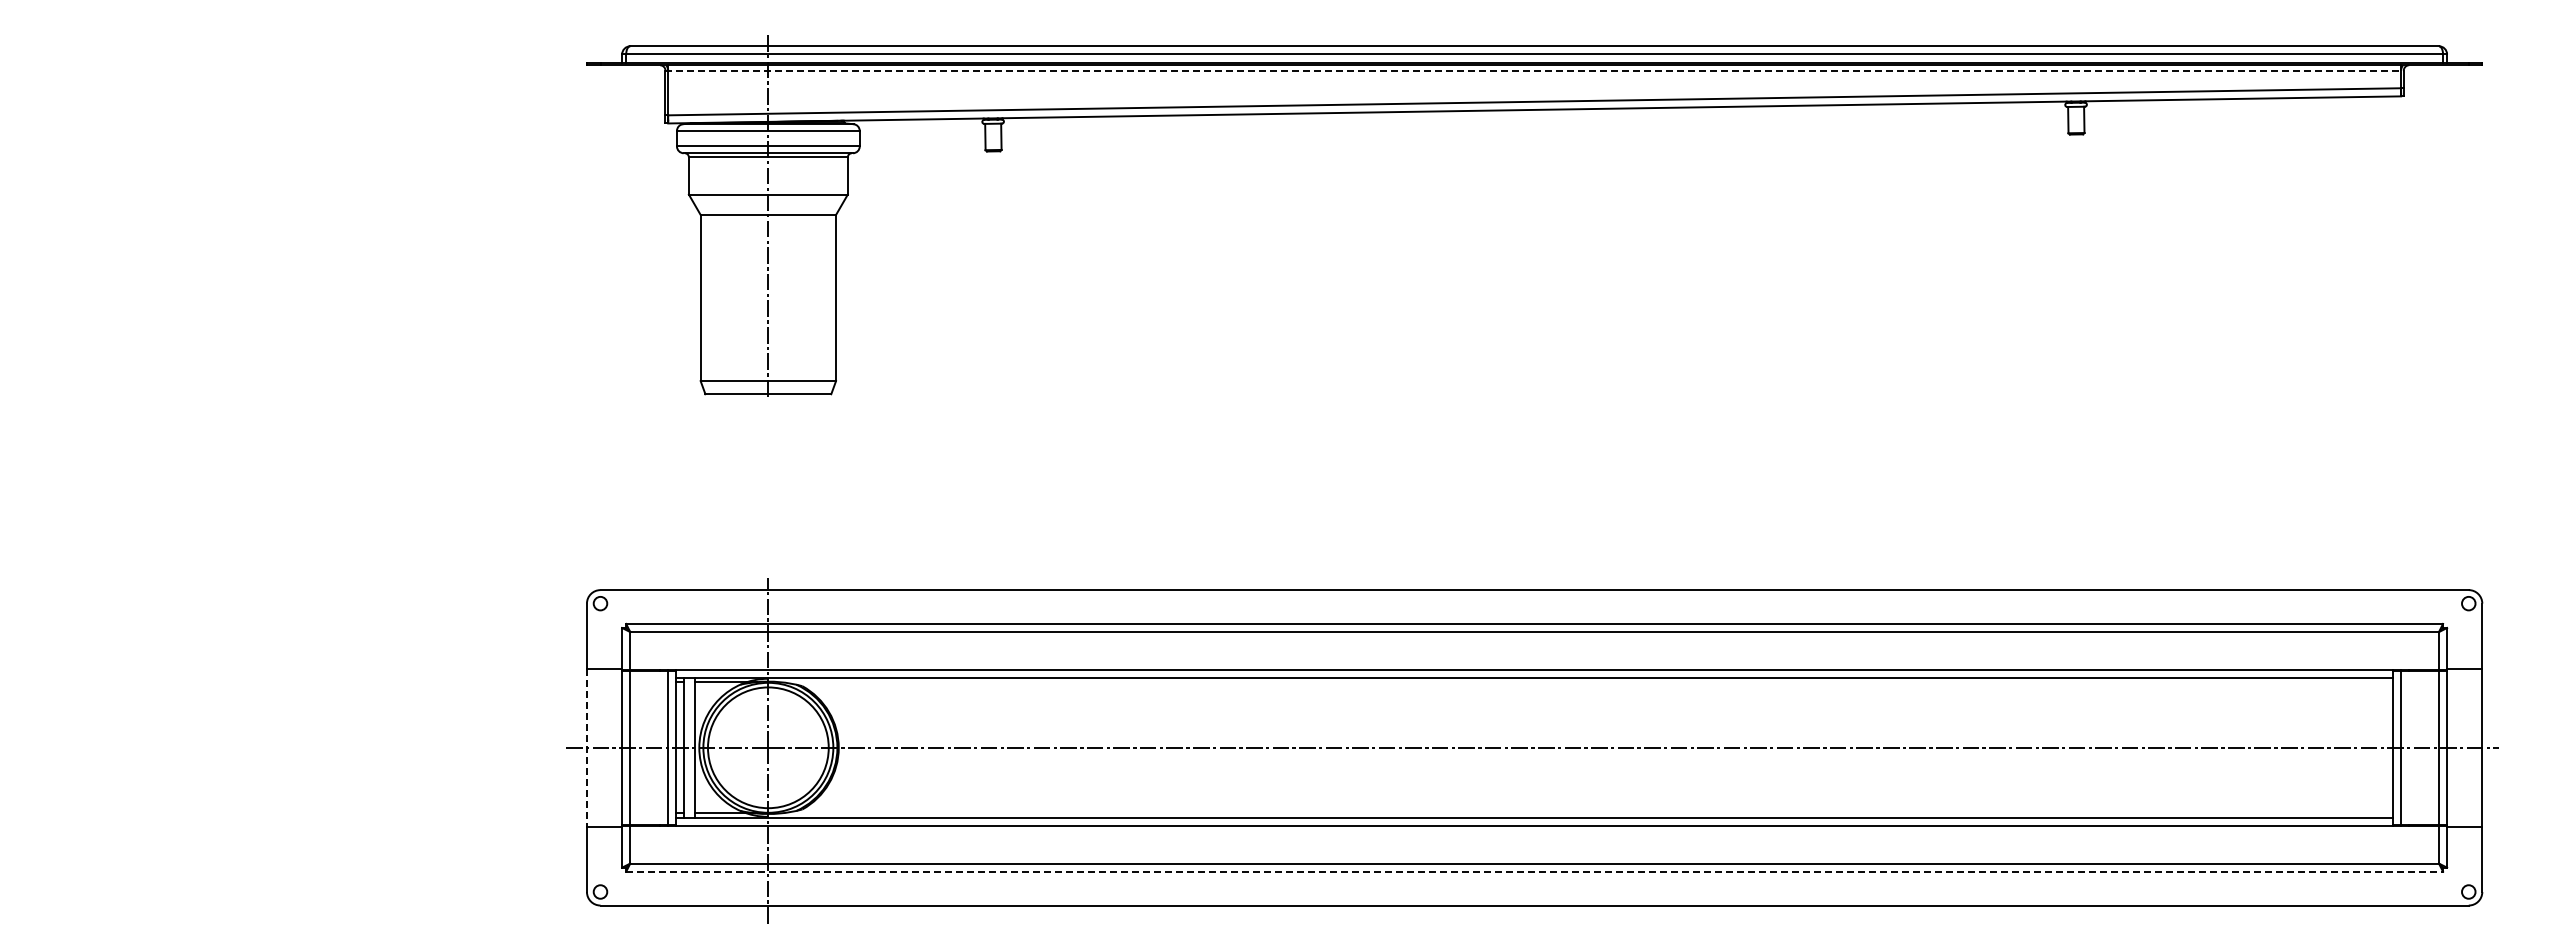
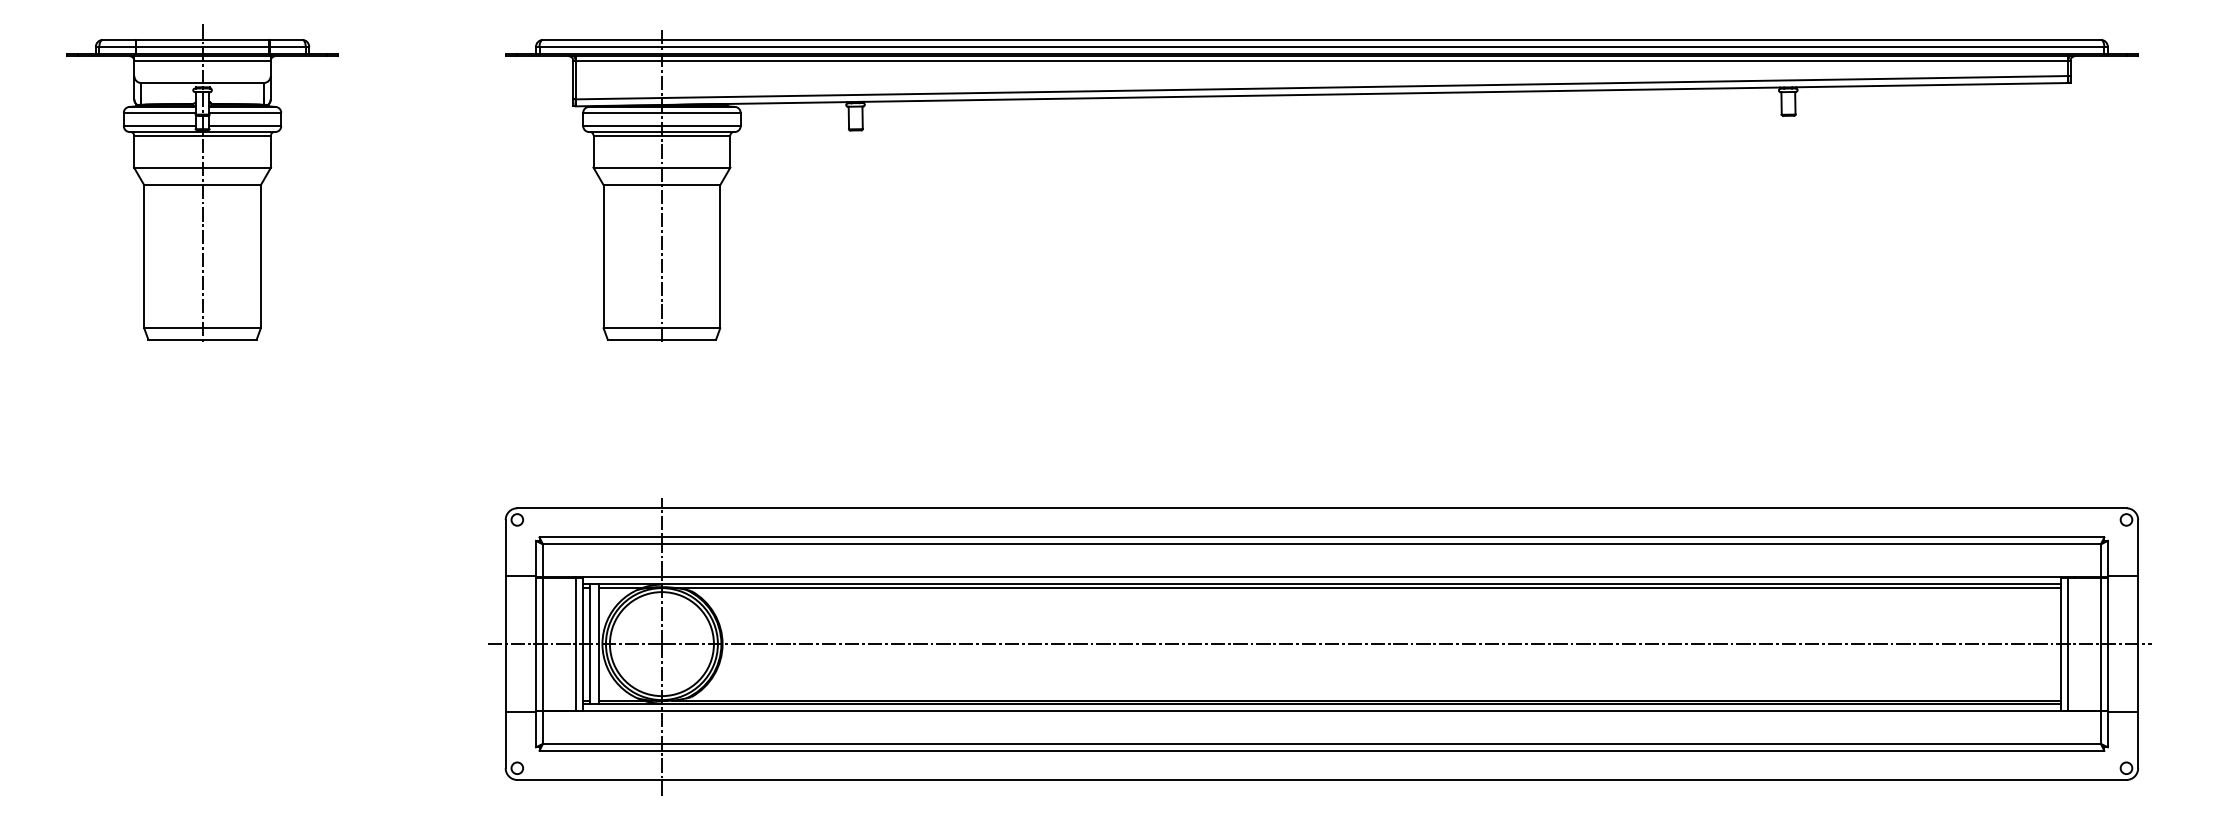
line: (1535, 70) -> (1322, 60), dashed -> solid
part: (234, 212) -> (202, 183), added
line: (1586, 682) -> (1366, 587), added
line: (586, 748) -> (505, 644), dashed -> solid
line: (1586, 813) -> (1366, 700), added
line: (1535, 871) -> (1322, 750), dashed -> solid

